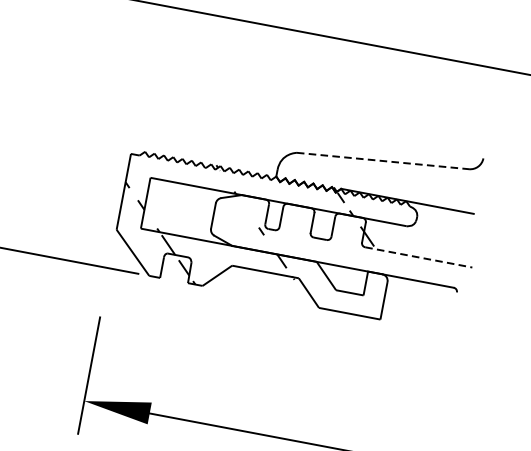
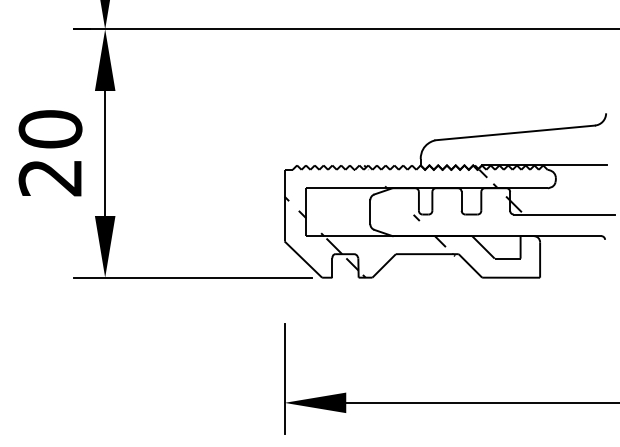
line: (383, 160) -> (515, 132), dashed -> solid
line: (418, 257) -> (564, 214), dashed -> solid

